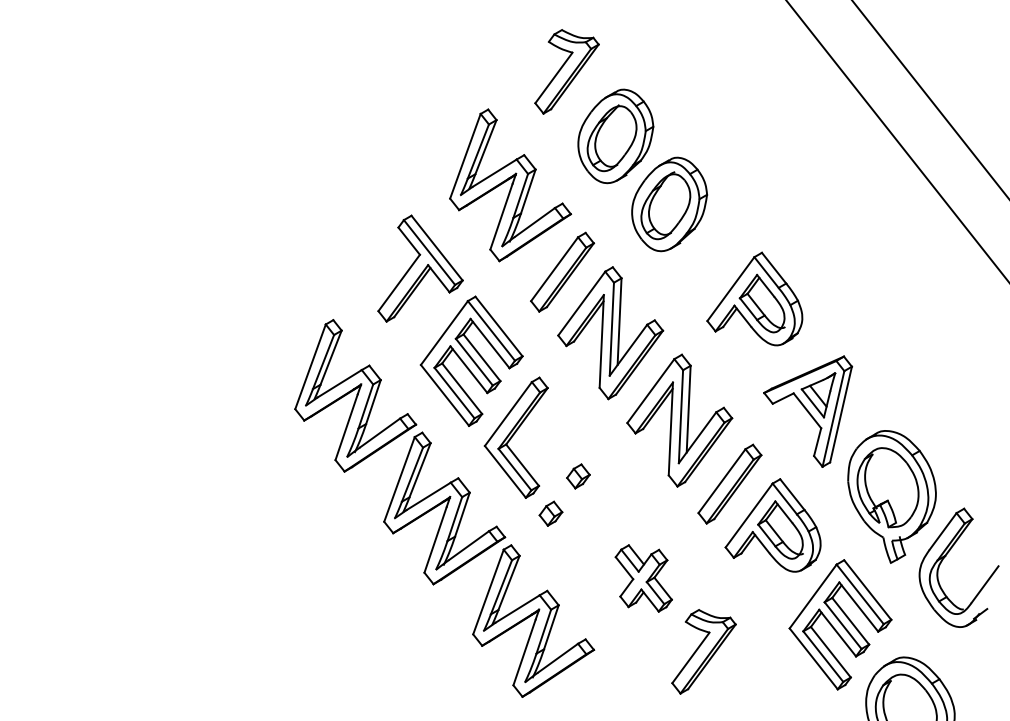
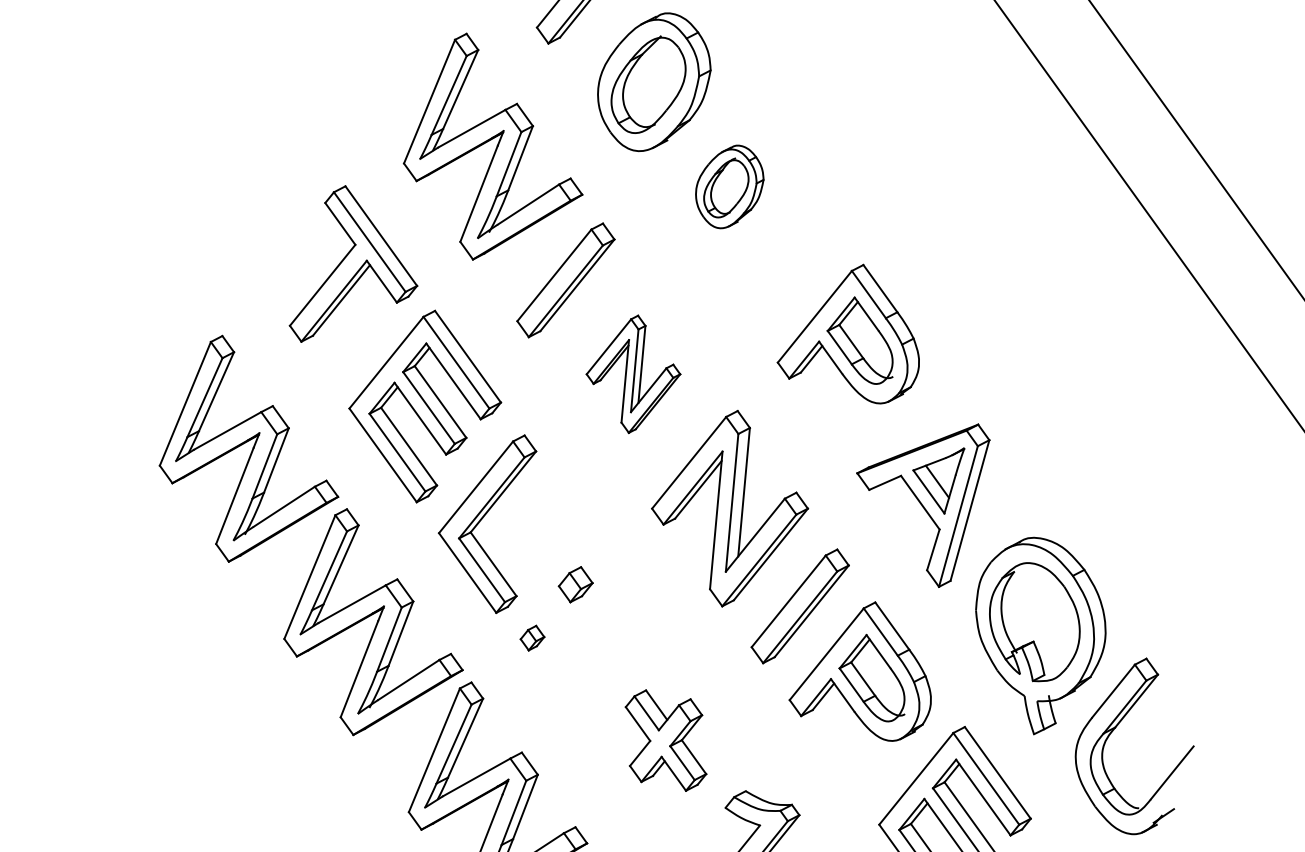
part: (669, 204) -> (729, 186), size x0.6
part: (610, 333) -> (633, 374), size x0.6
part: (550, 513) -> (531, 637), size x0.7

